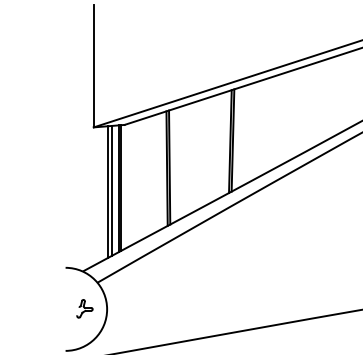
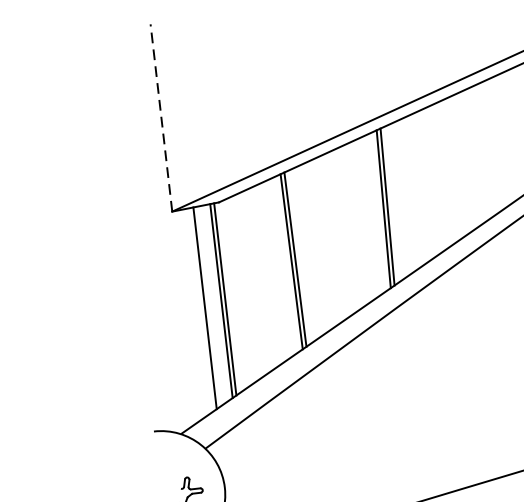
line: (93, 65) -> (160, 116), solid -> dashed
line: (112, 190) -> (212, 304), removed

